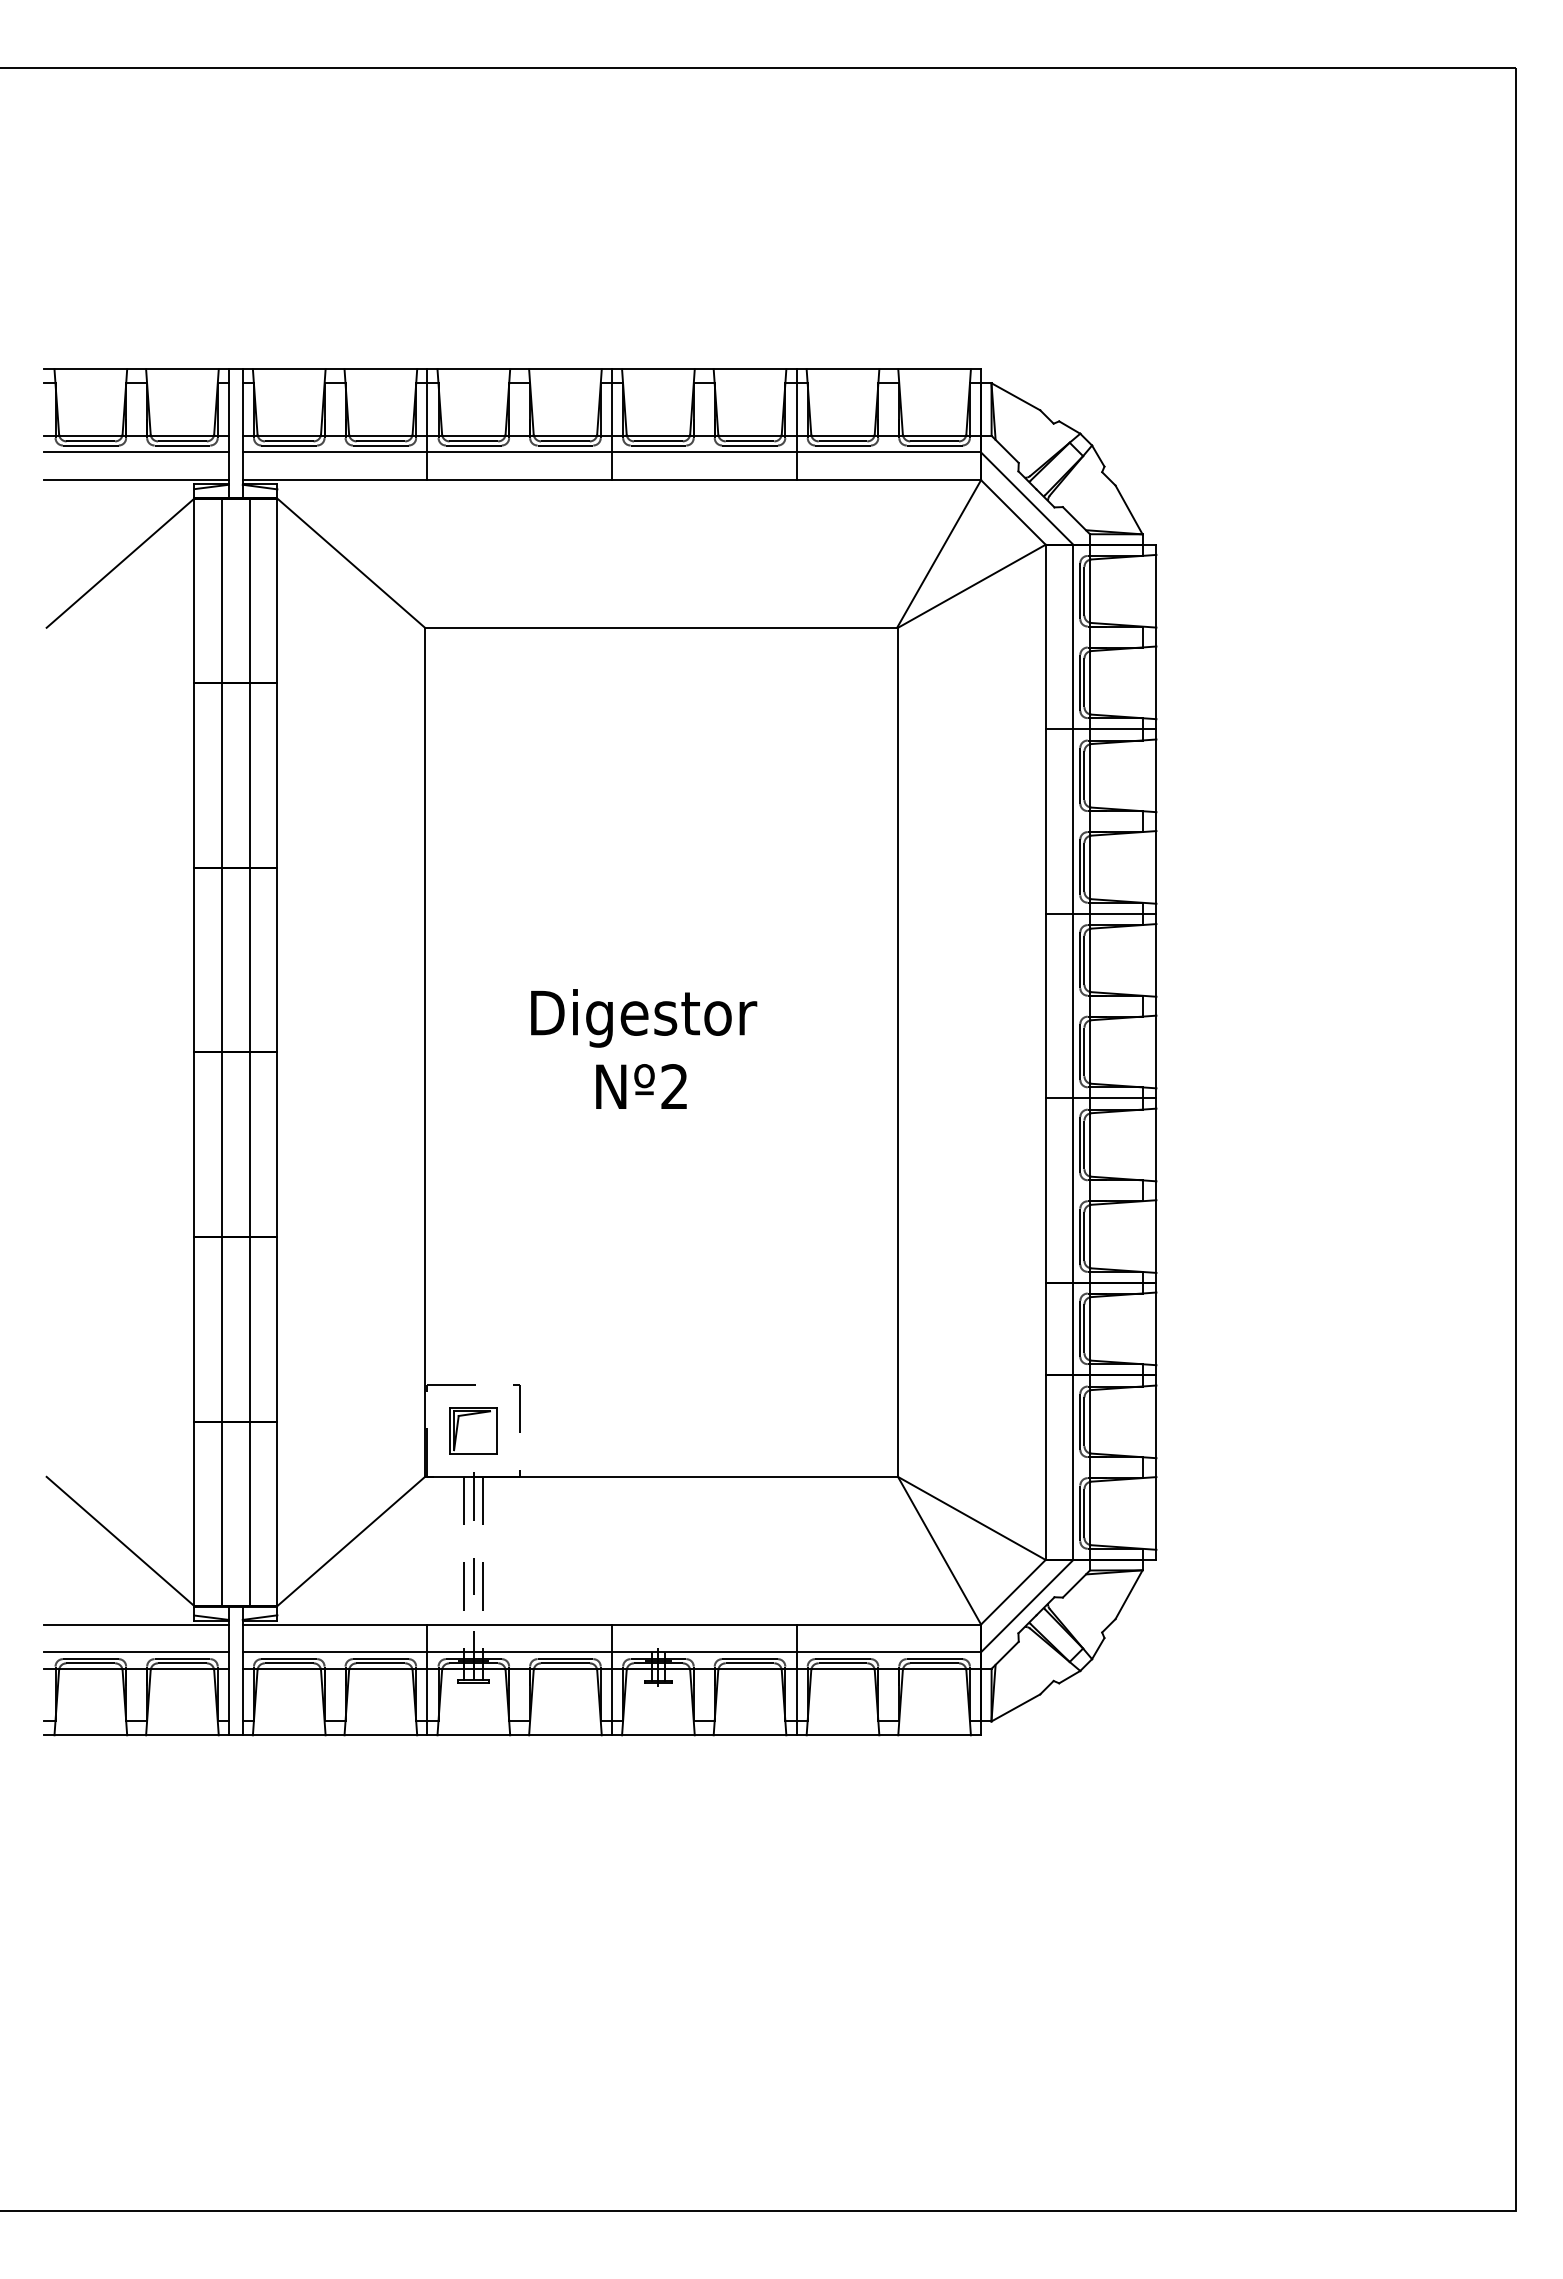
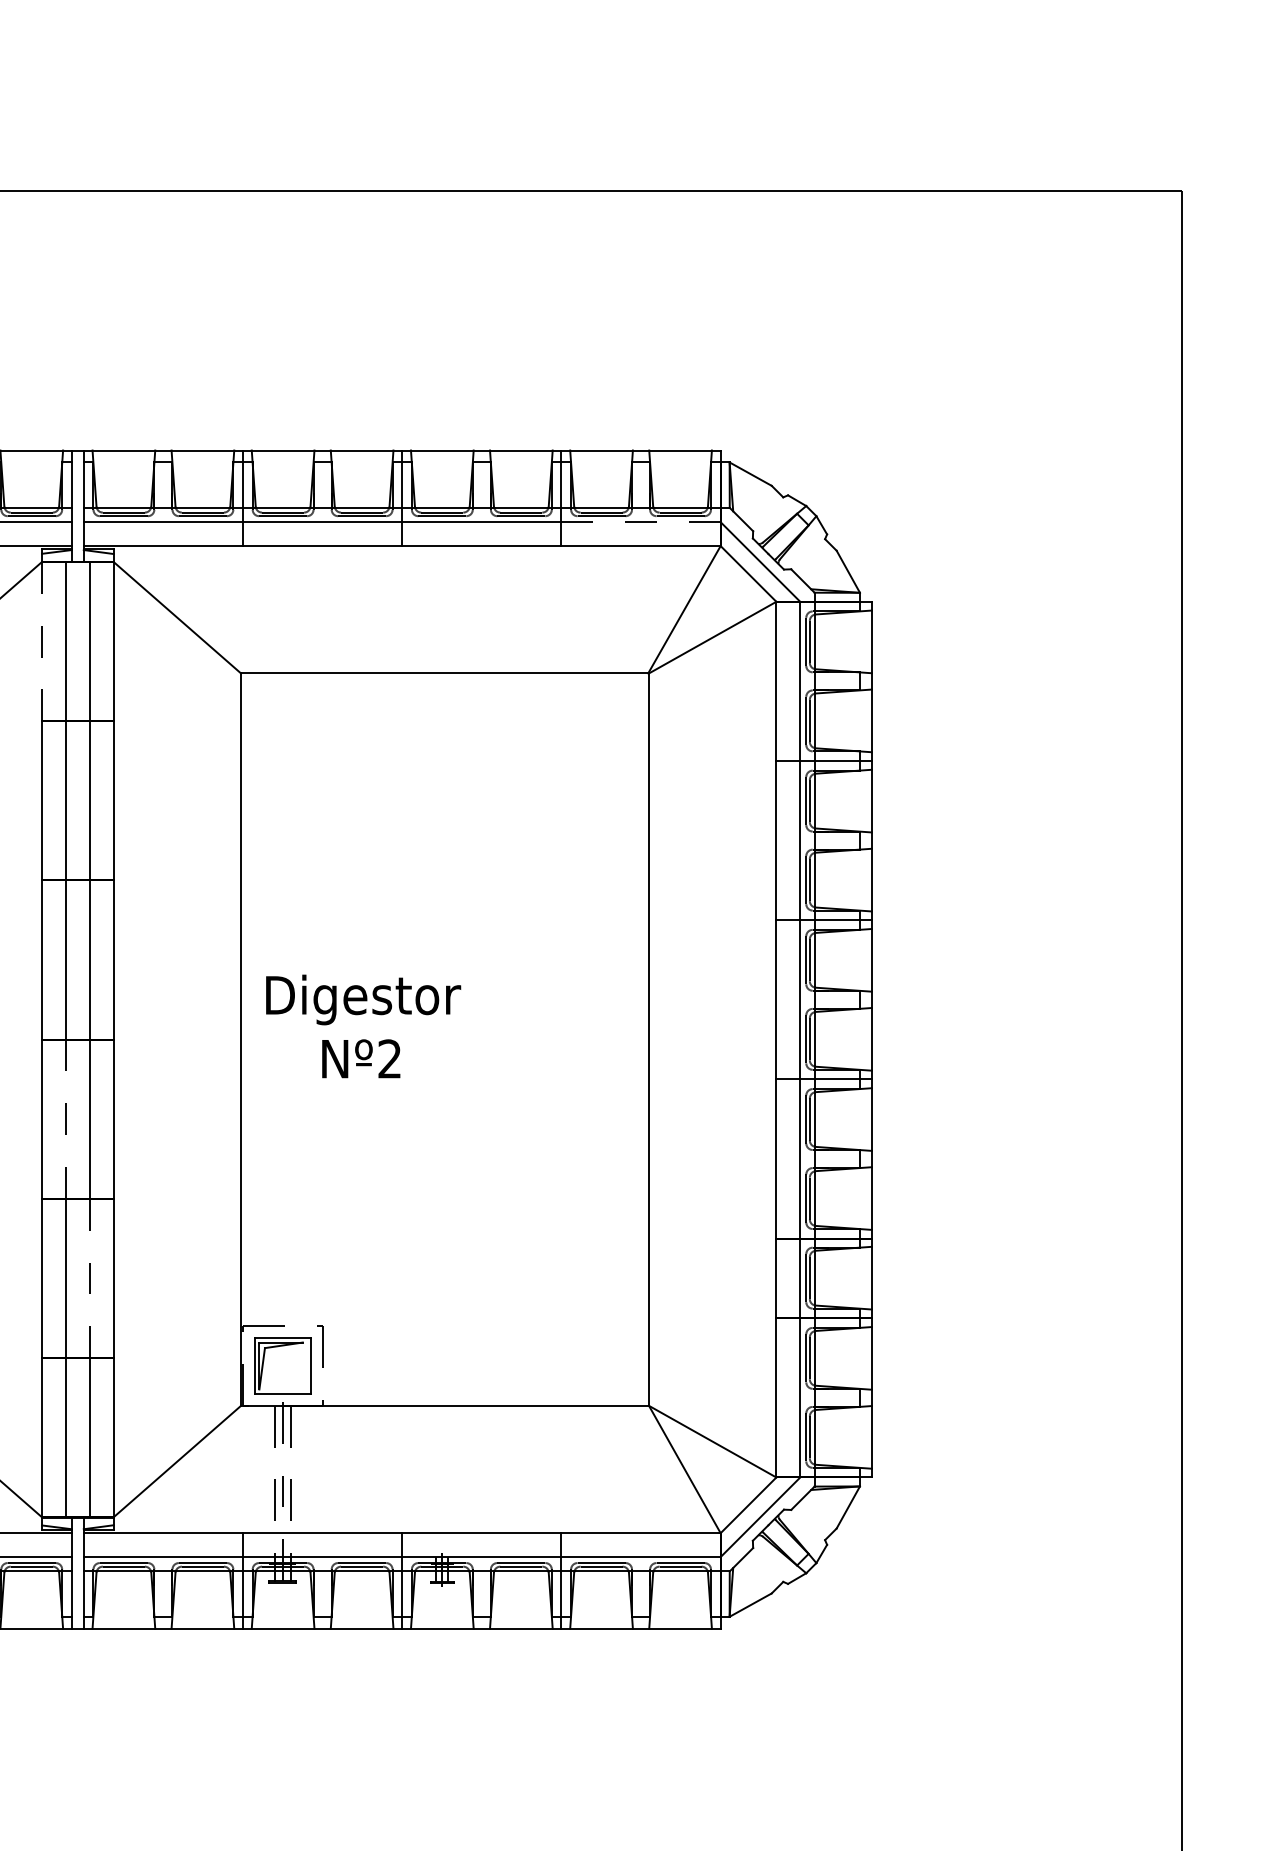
line: (888, 452) -> (640, 522), solid -> dashed
line: (194, 591) -> (42, 642), solid -> dashed
text: (644, 1048) -> (363, 1025), moved
line: (222, 1144) -> (66, 1119), solid -> dashed
line: (249, 1329) -> (89, 1278), solid -> dashed
part: (473, 1430) -> (282, 1365), size x1.4

